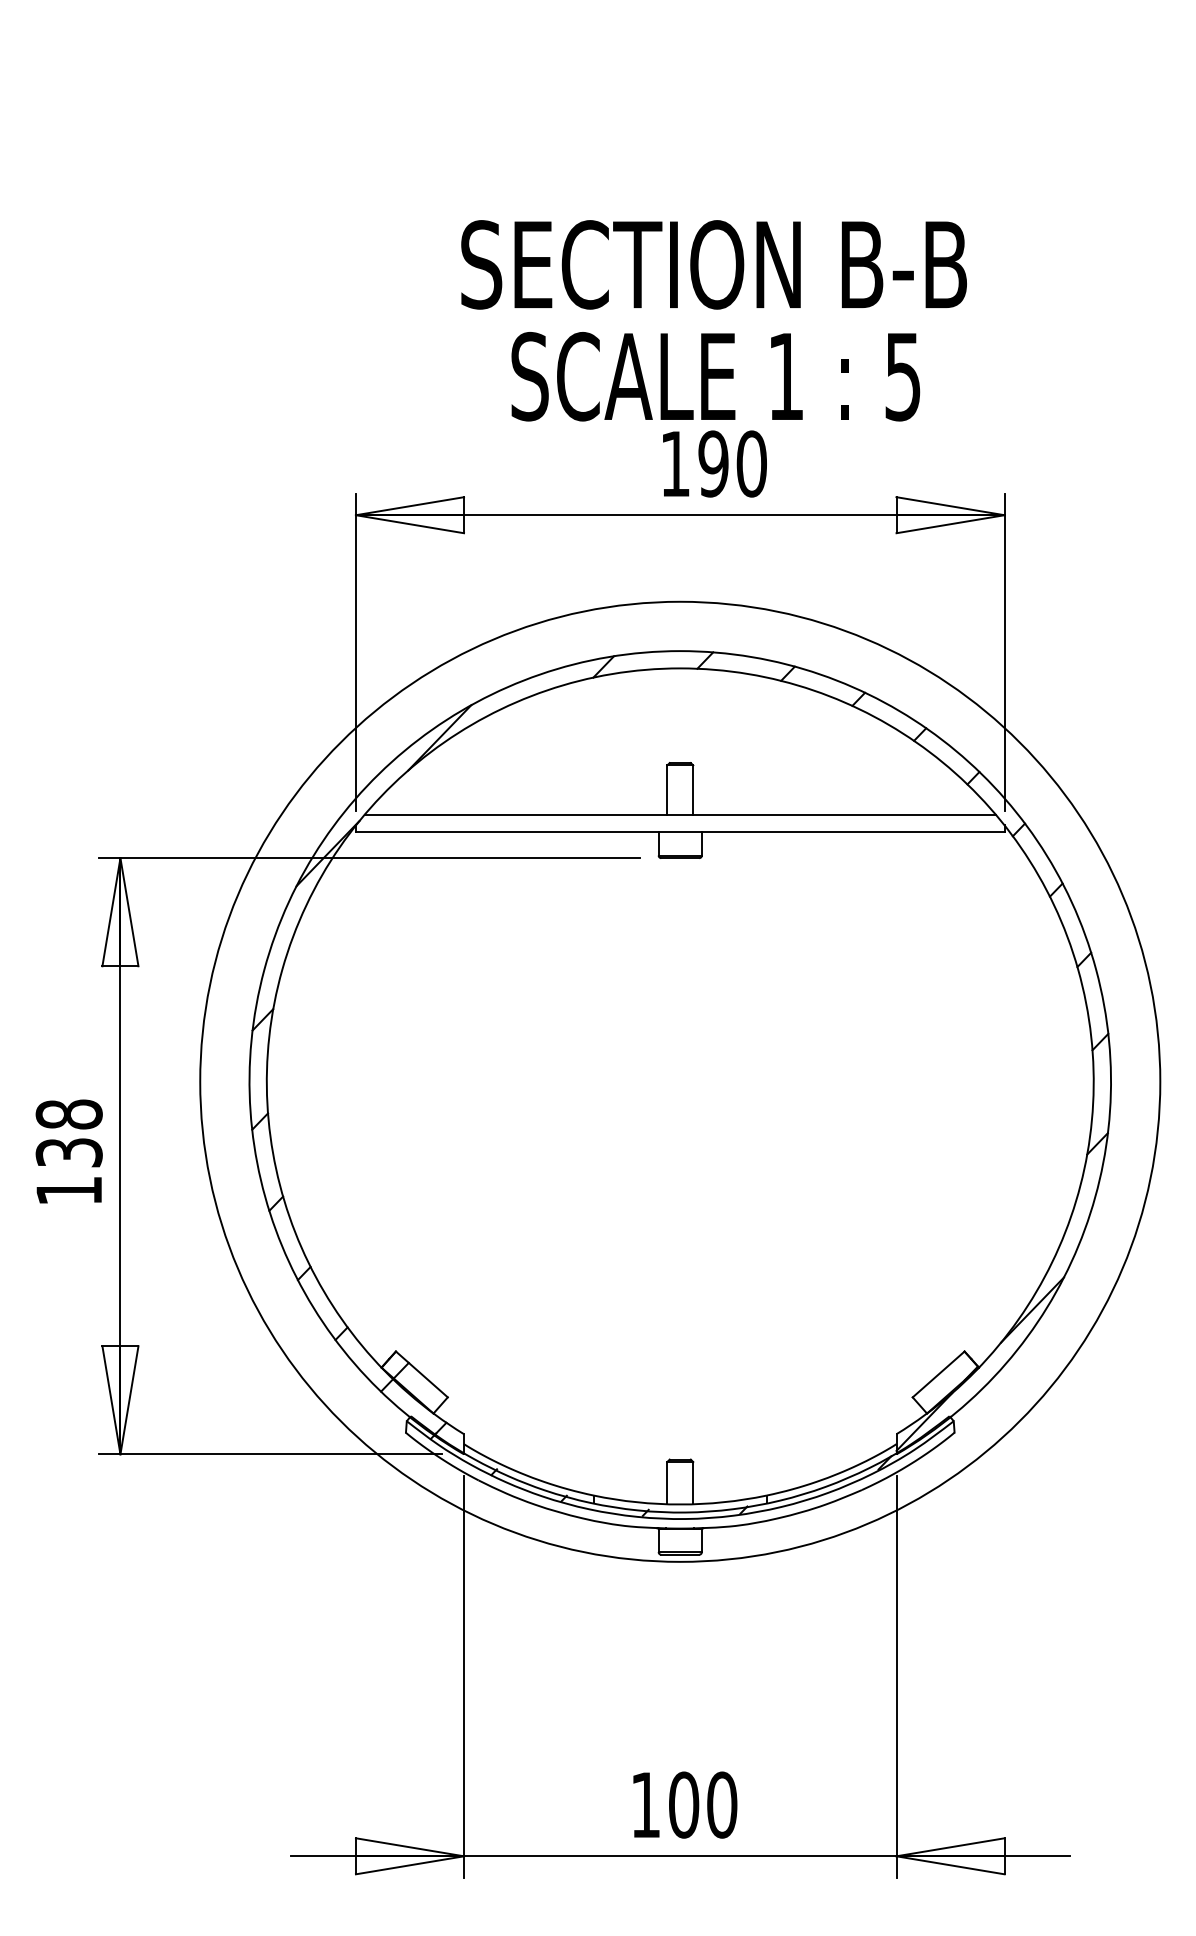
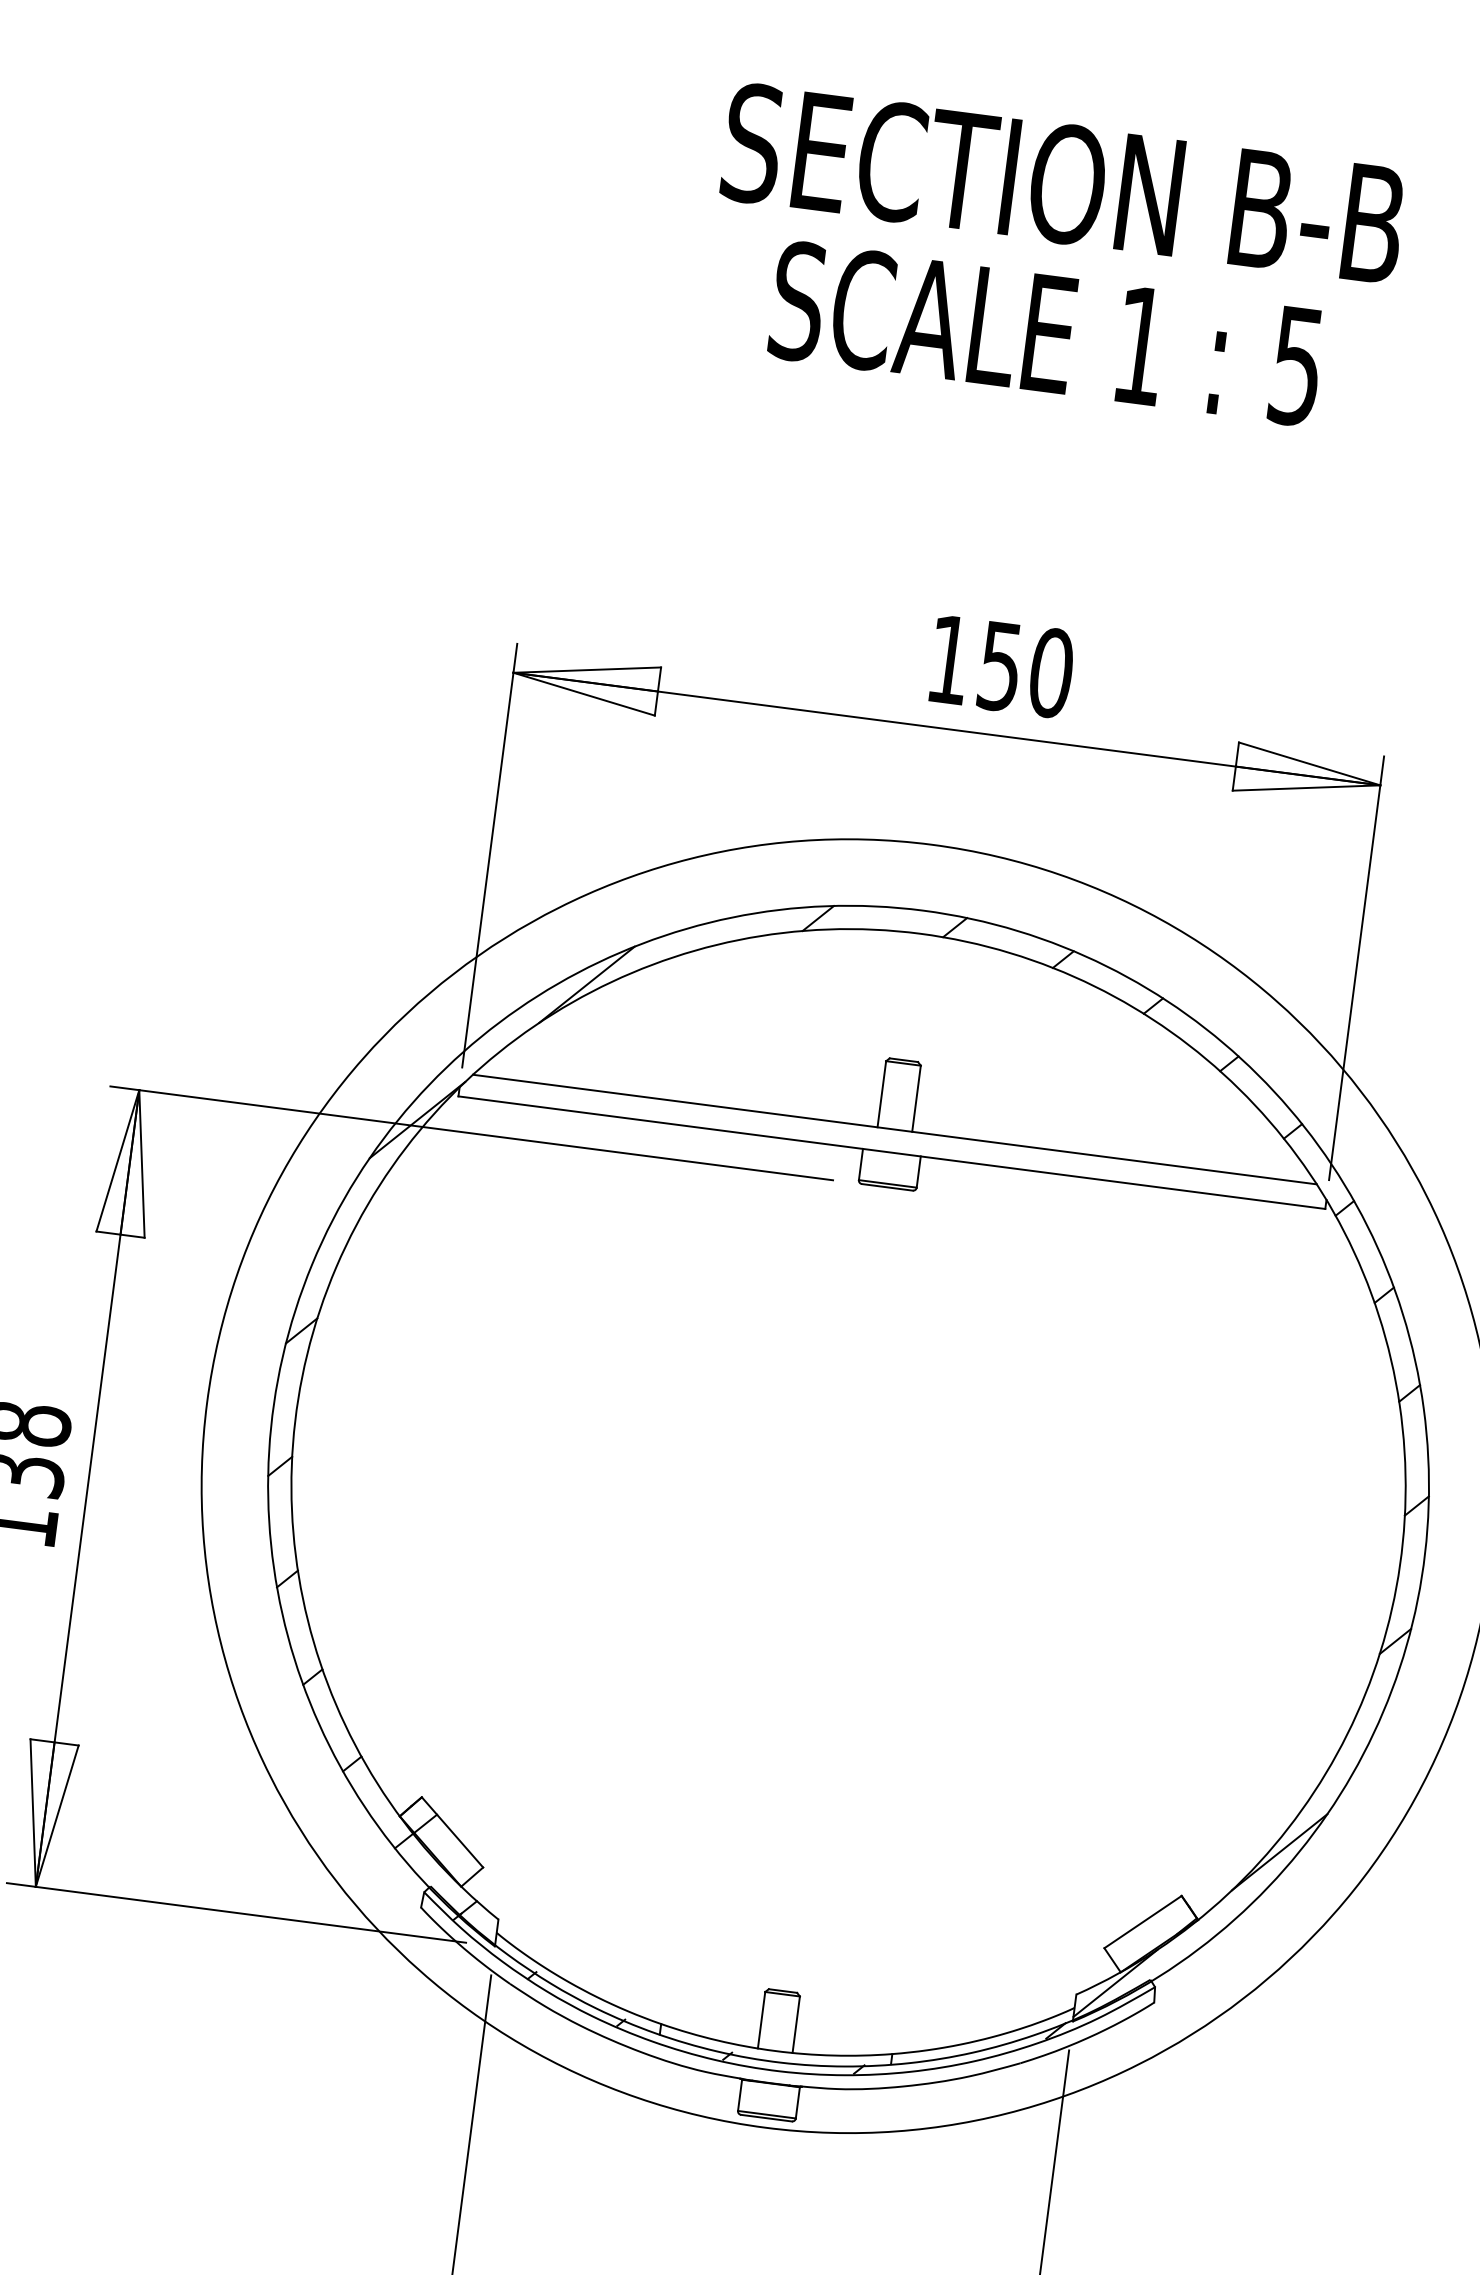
text: (713, 320) -> (1053, 258), moved
text: (713, 463) -> (1000, 665), 190 -> 150

